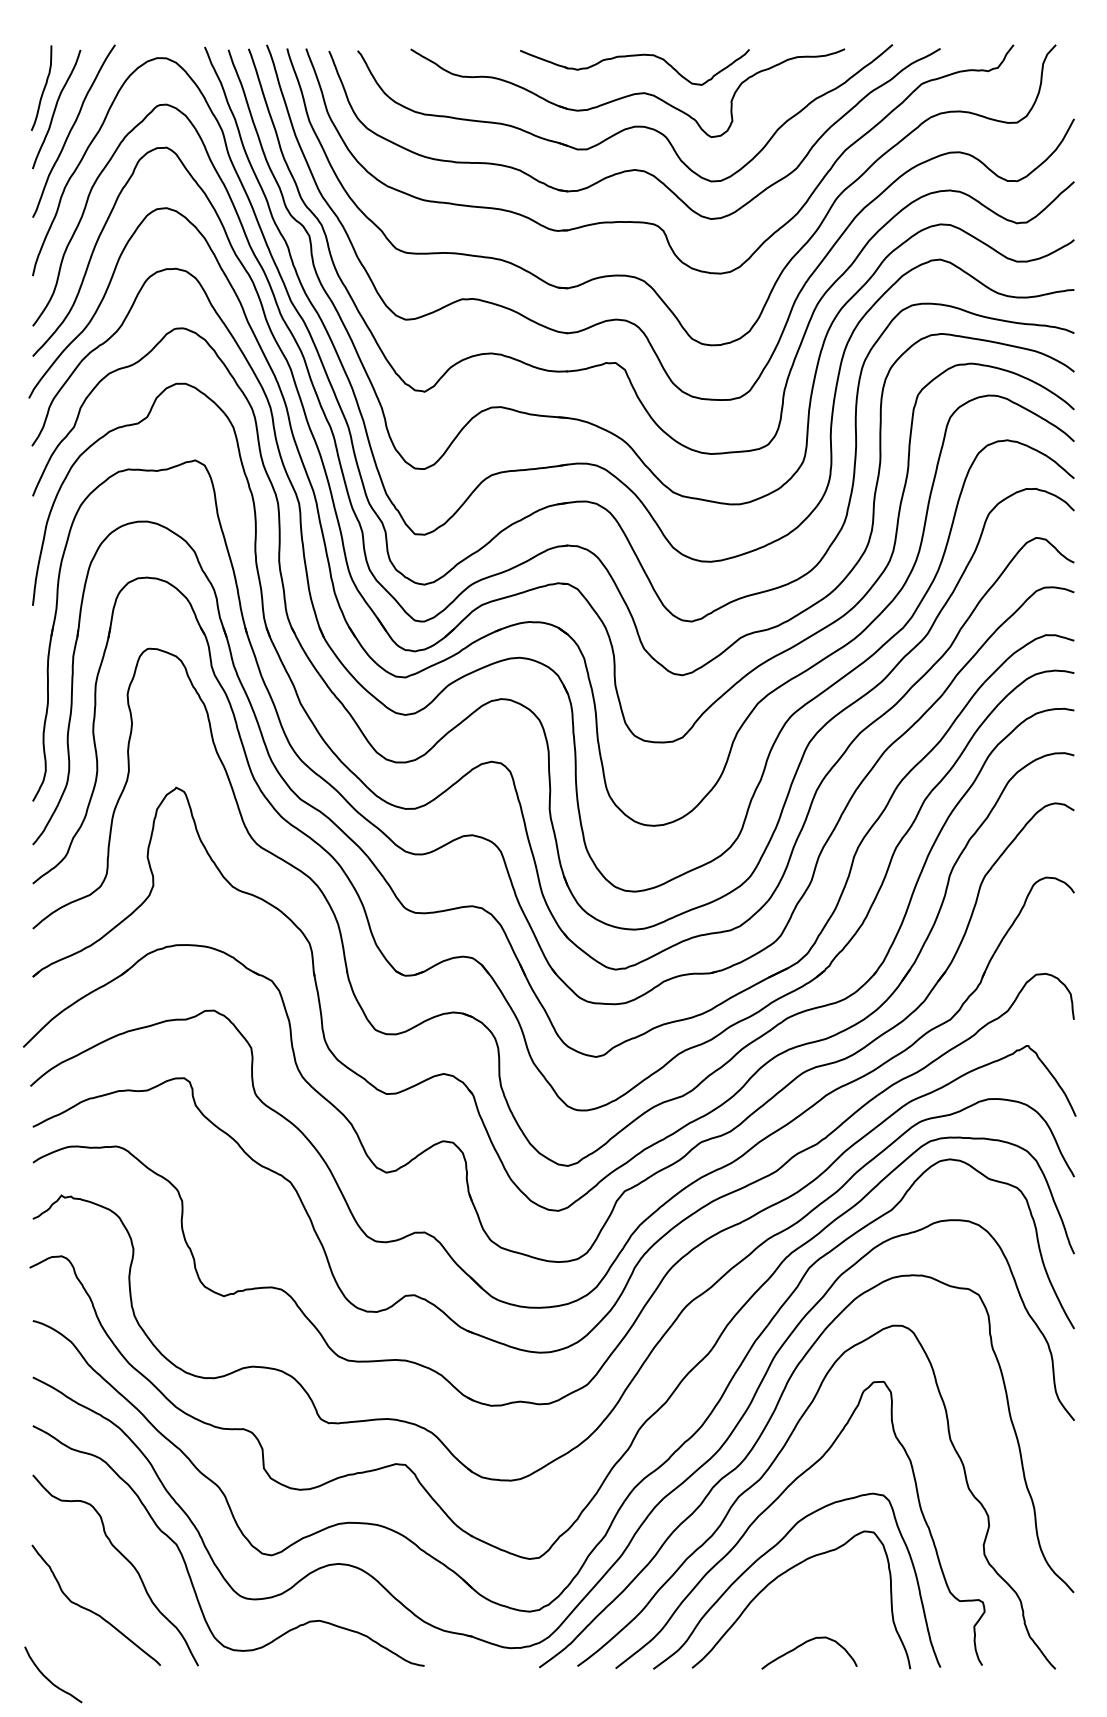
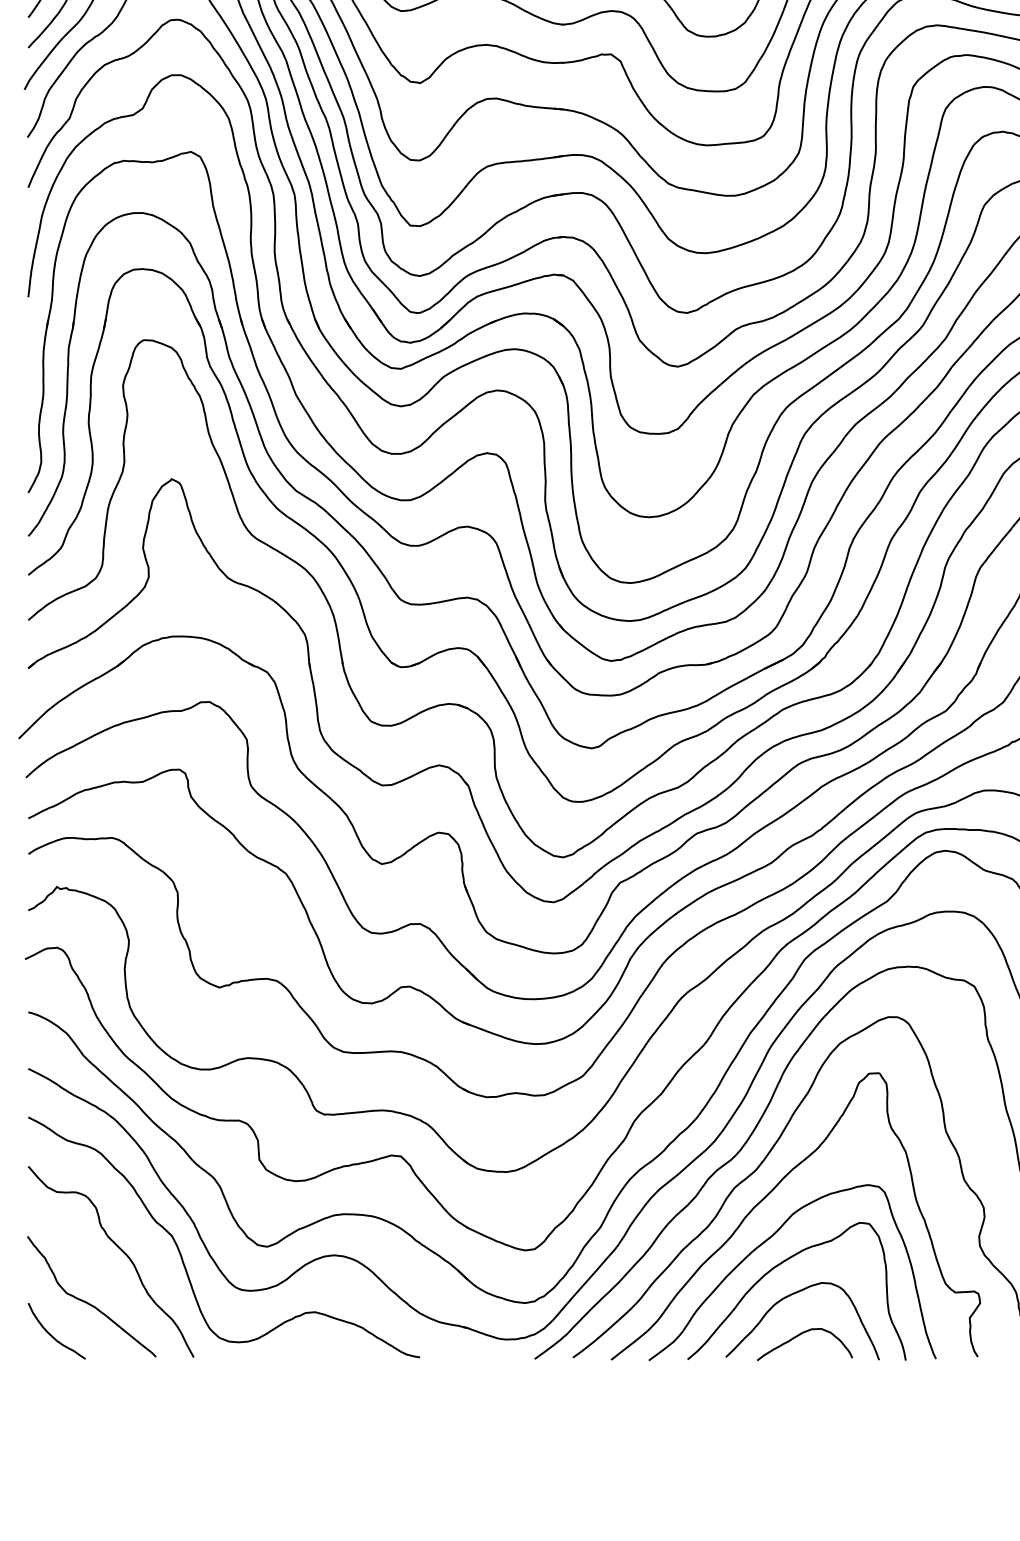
curve: (798, 1603) -> (793, 1294), added
curve: (48, 1678) -> (51, 1334), moved

